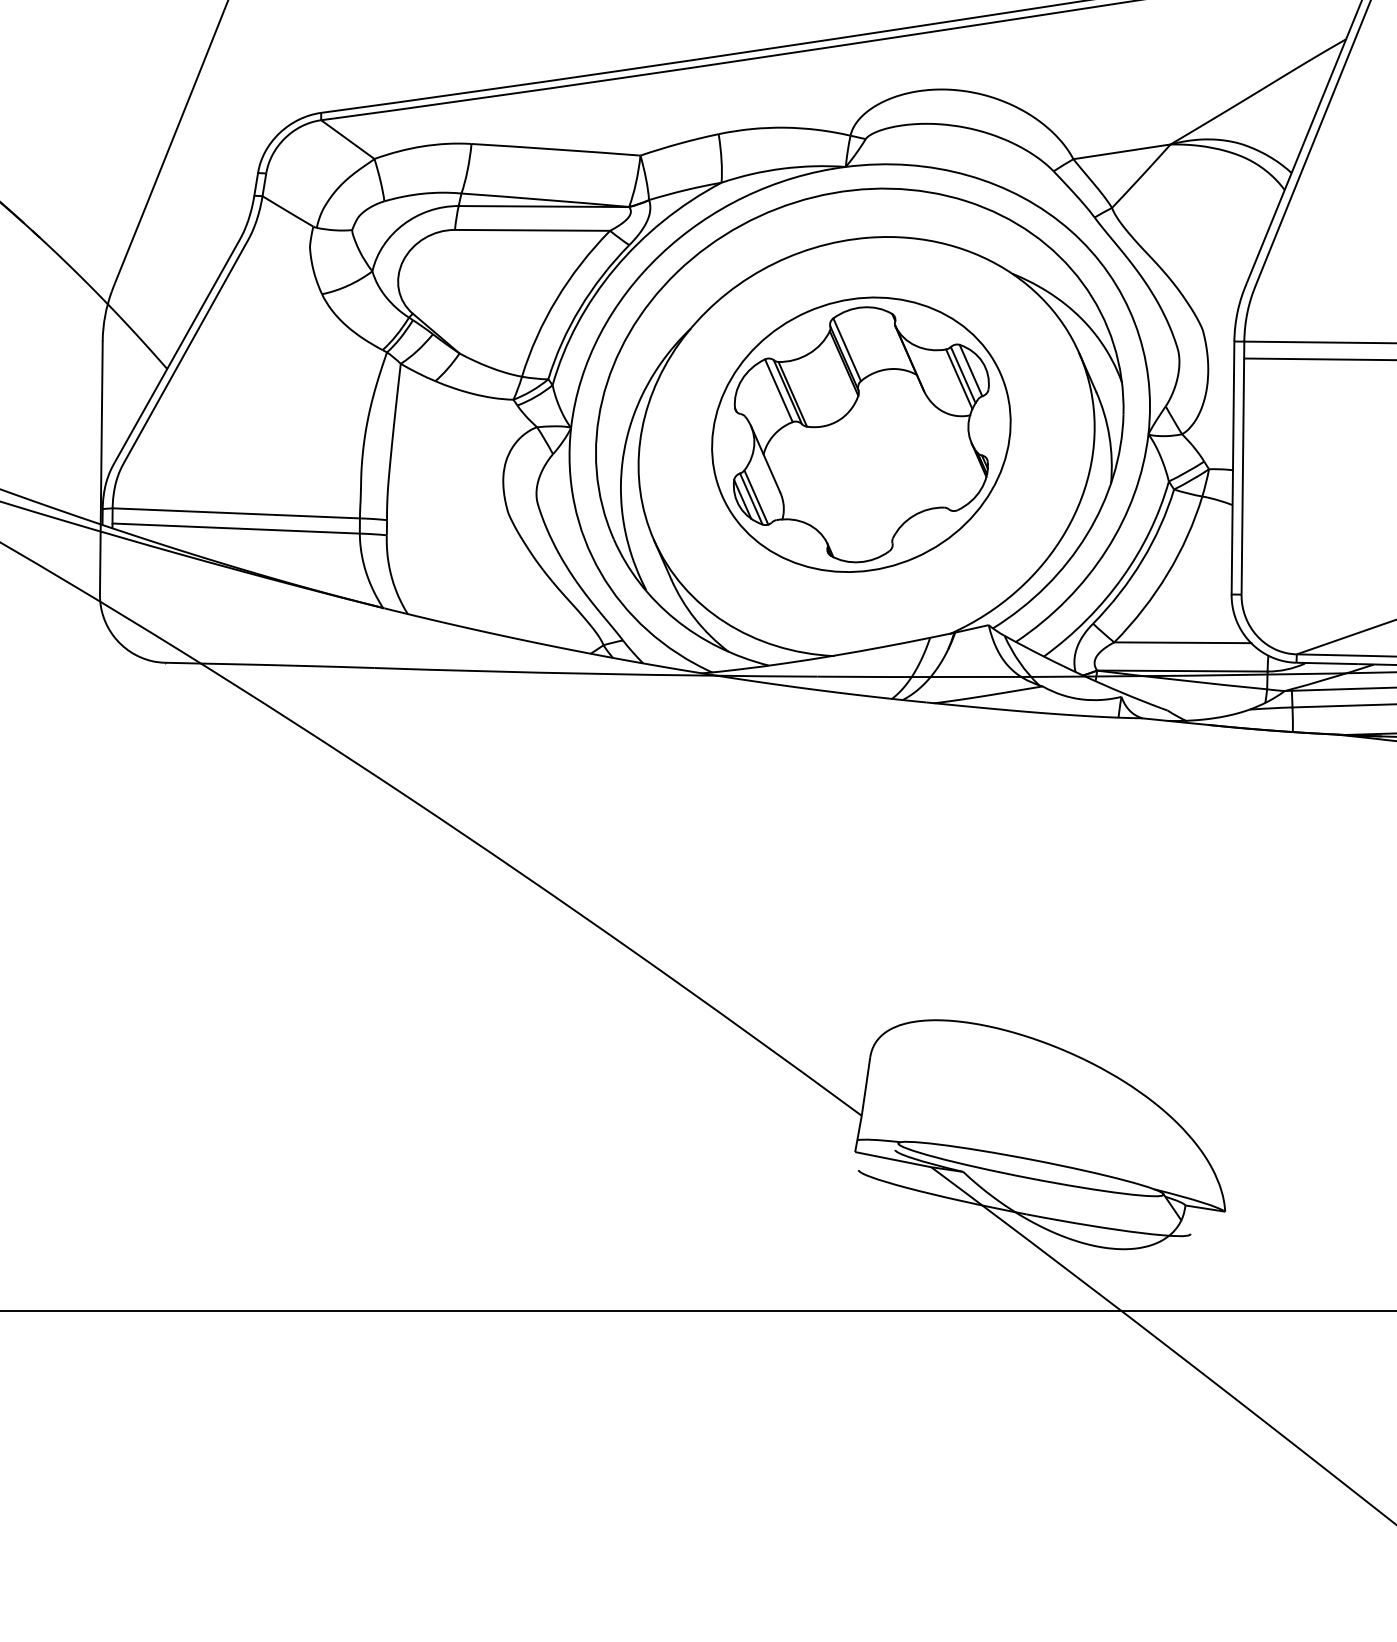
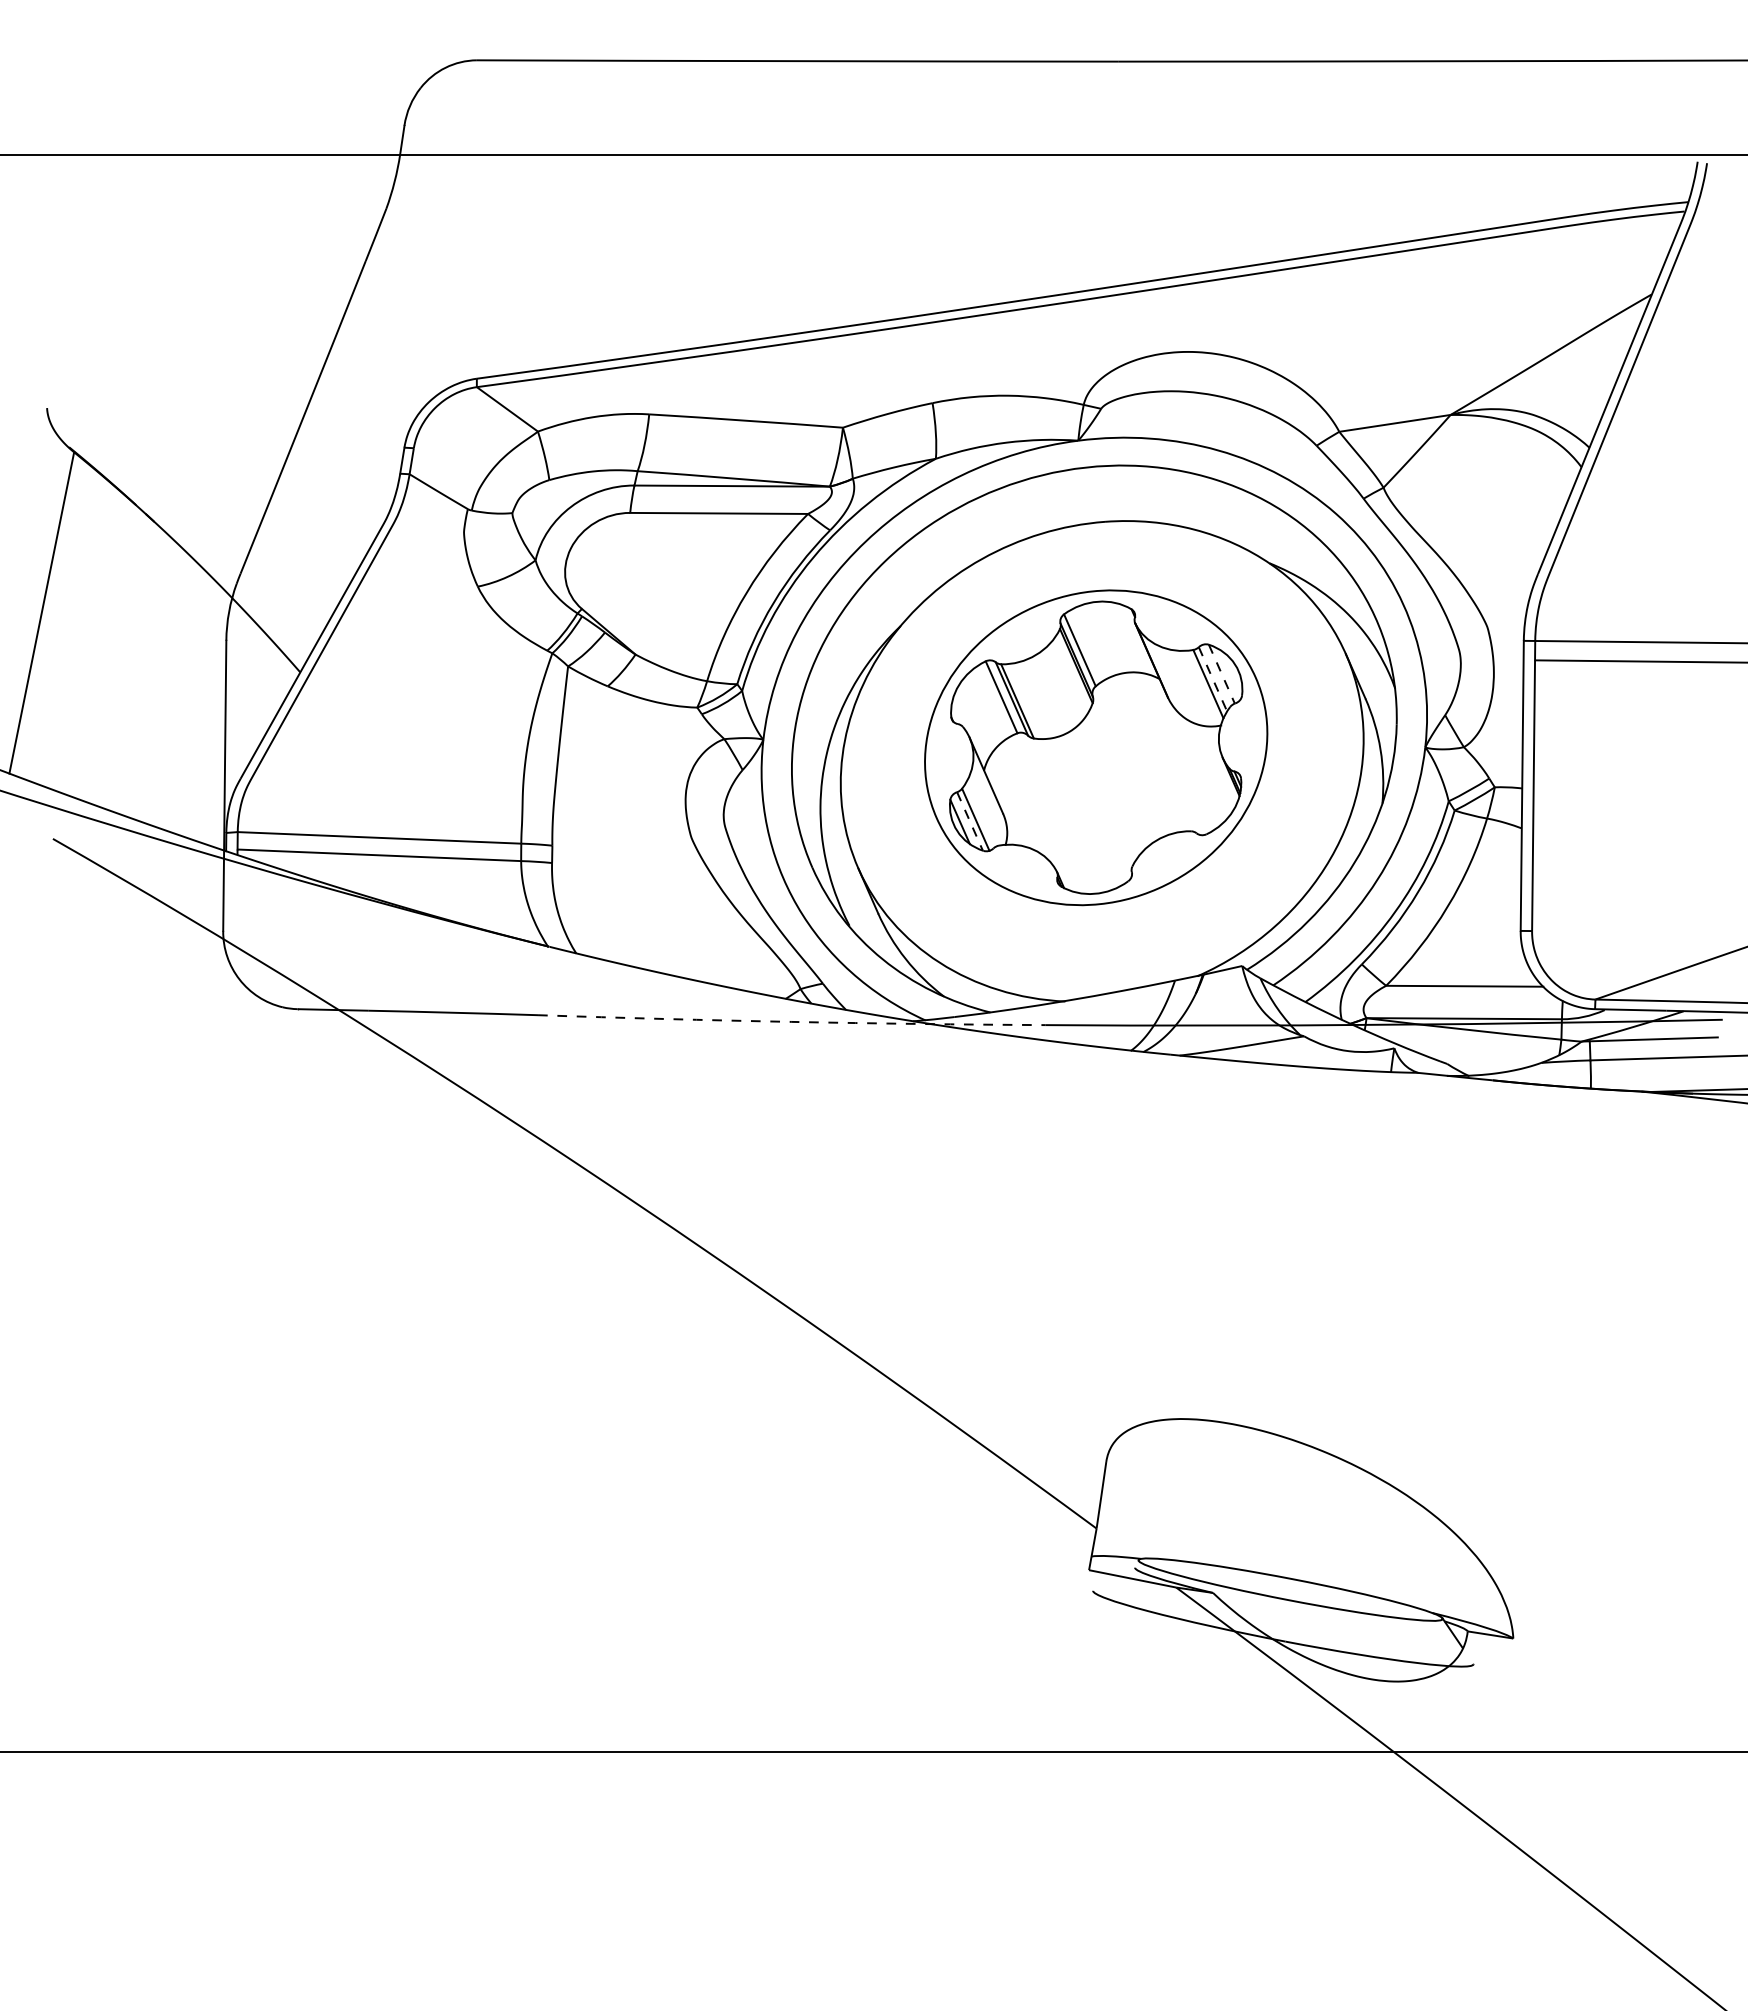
line: (971, 370) -> (1222, 674), solid -> dashed
line: (963, 375) -> (1213, 679), solid -> dashed
line: (751, 499) -> (970, 821), solid -> dashed
arc: (595, 673) -> (791, 1021), solid -> dashed

